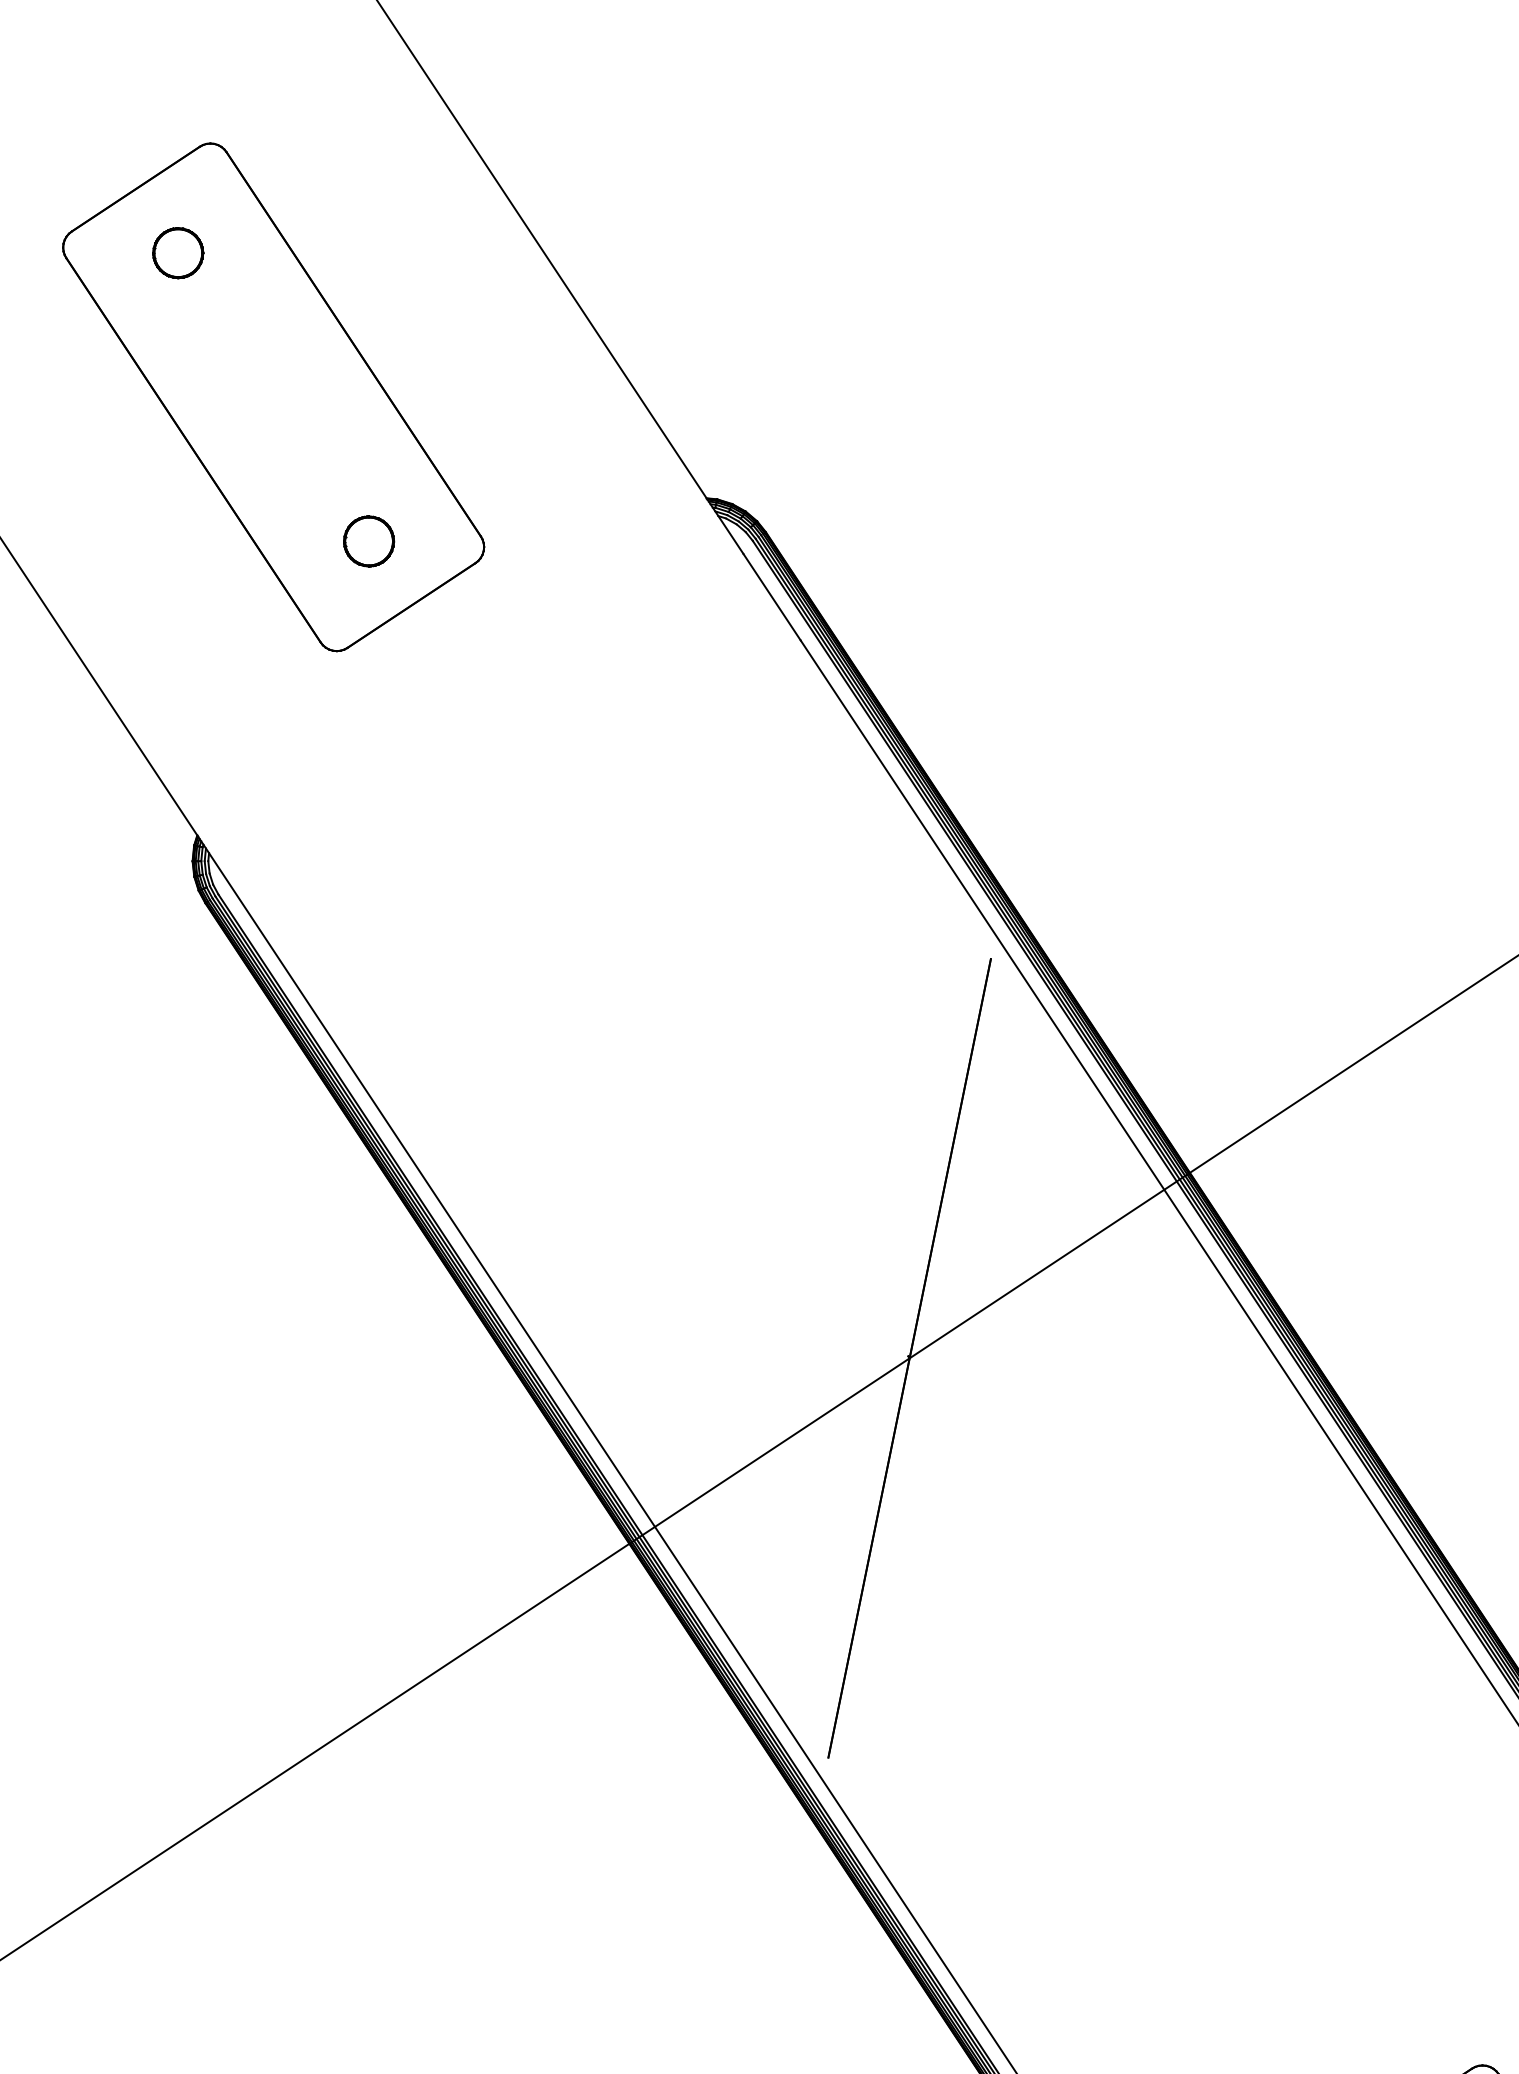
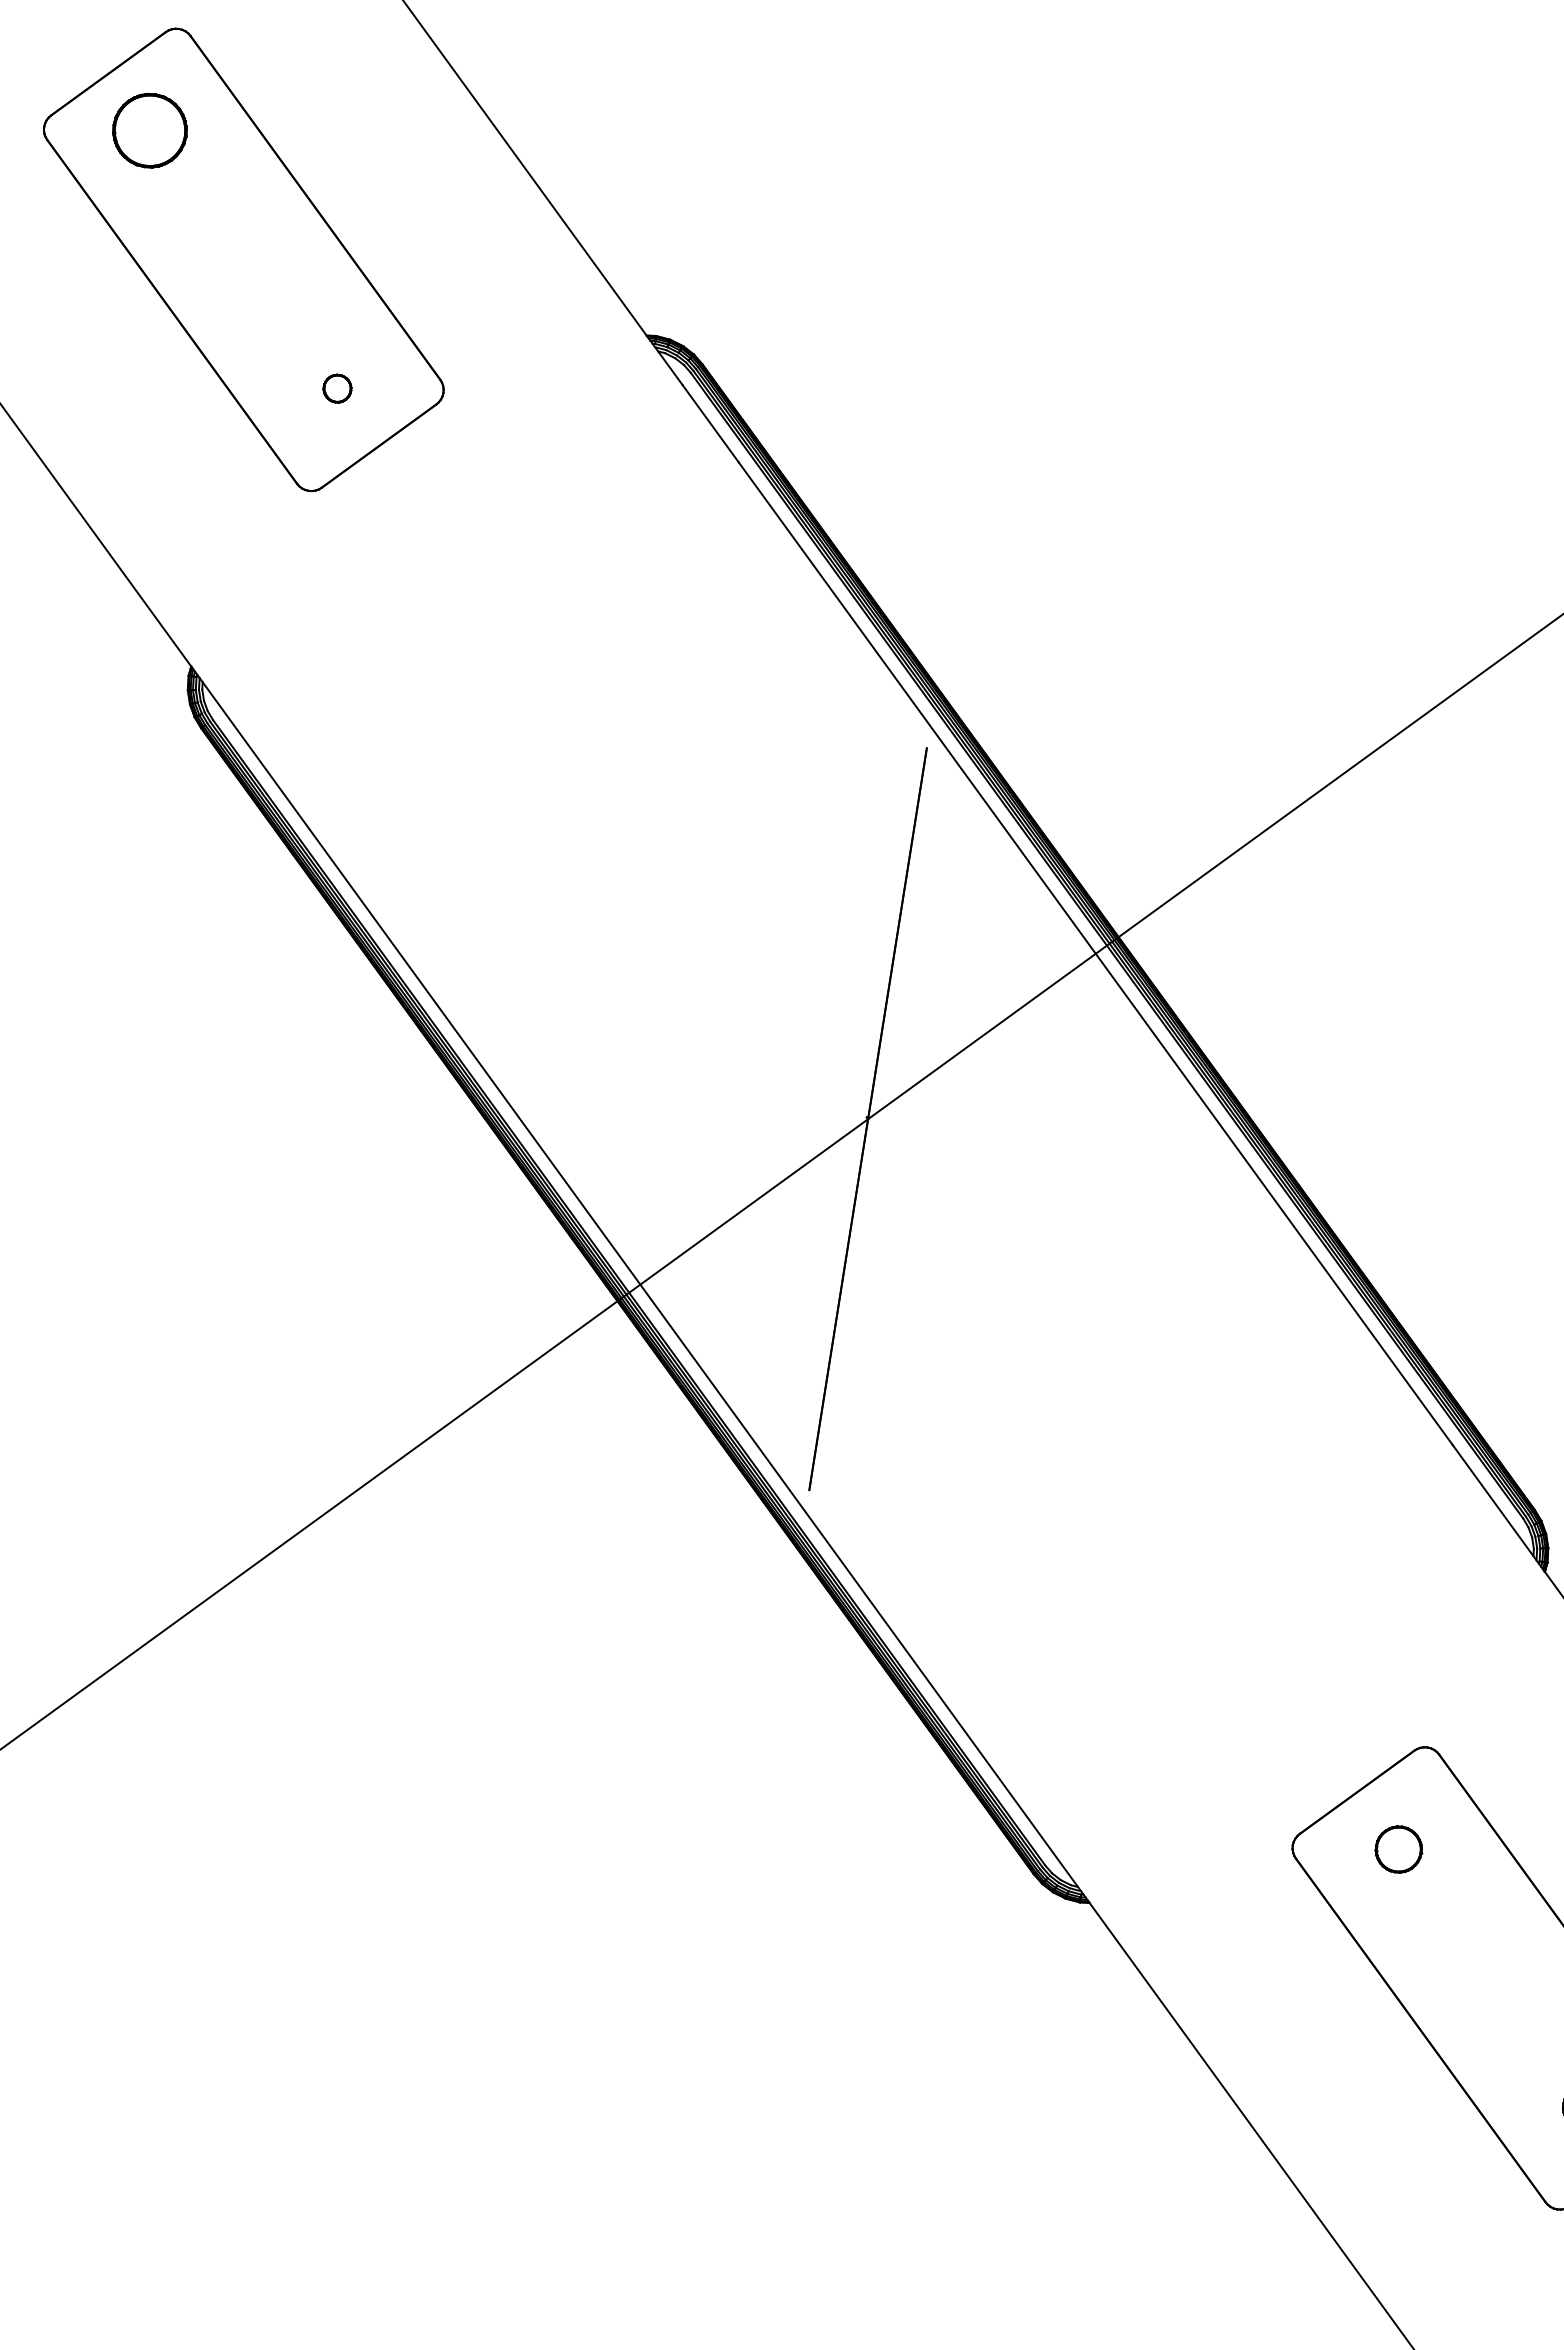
part: (178, 253) -> (150, 131), size x1.6
part: (369, 541) -> (337, 388), size x0.6

